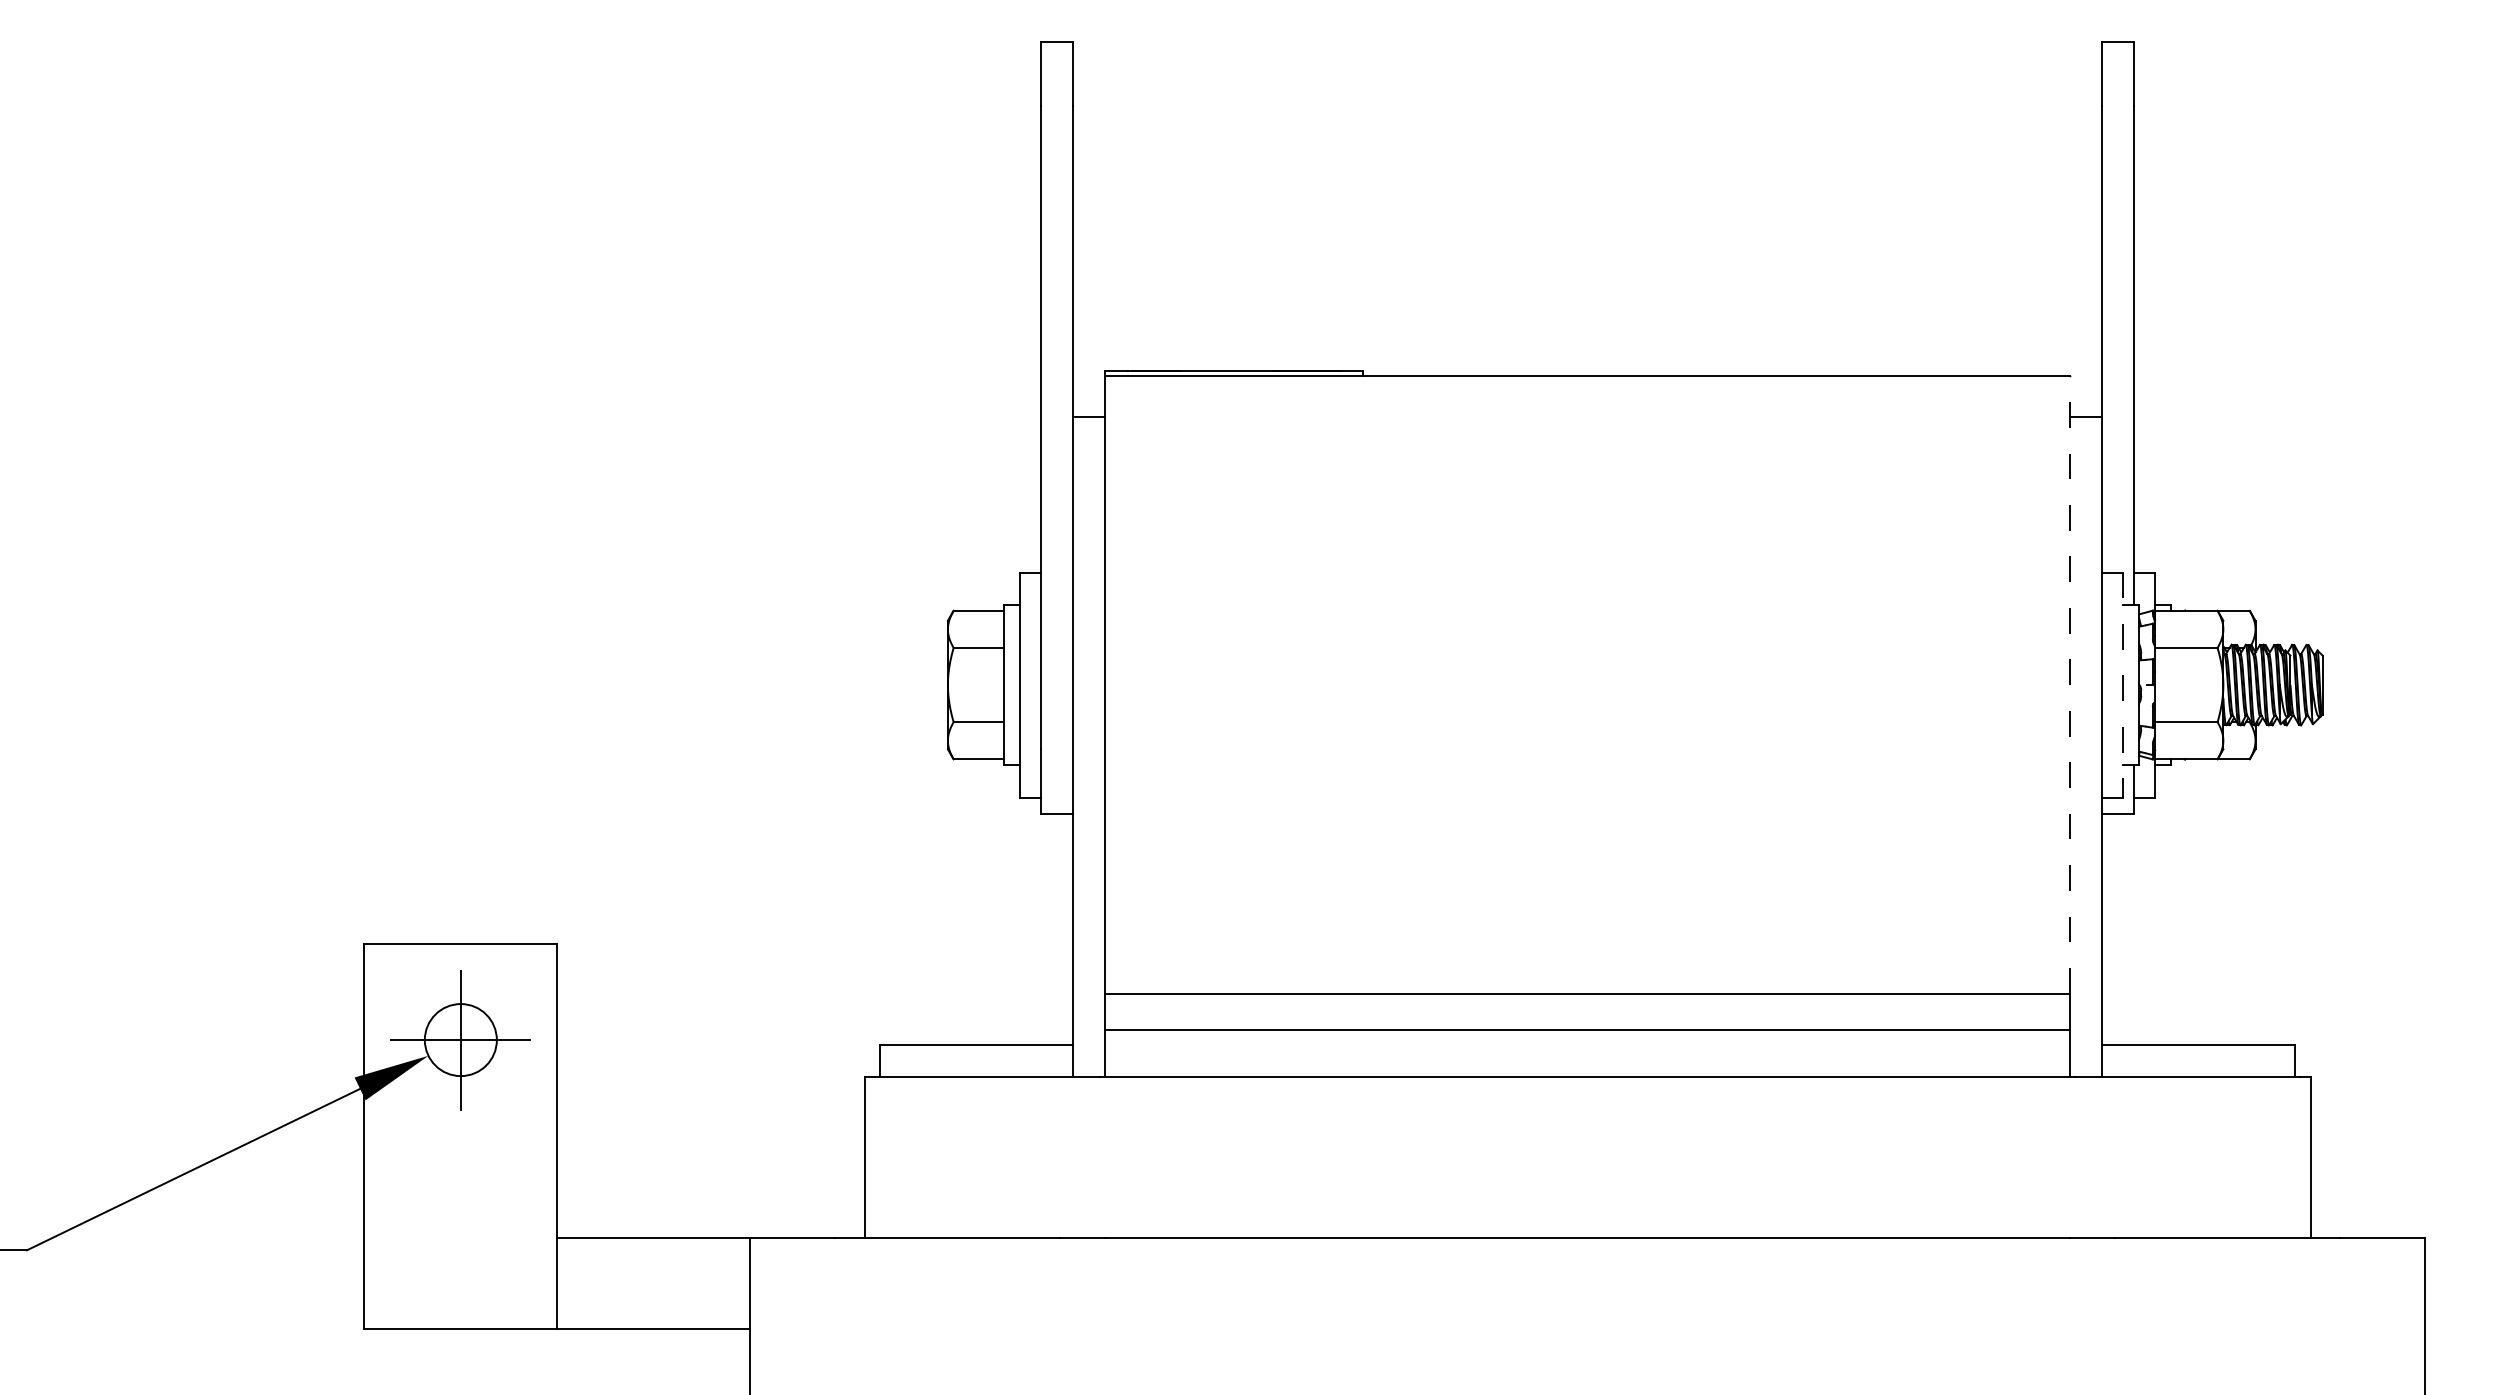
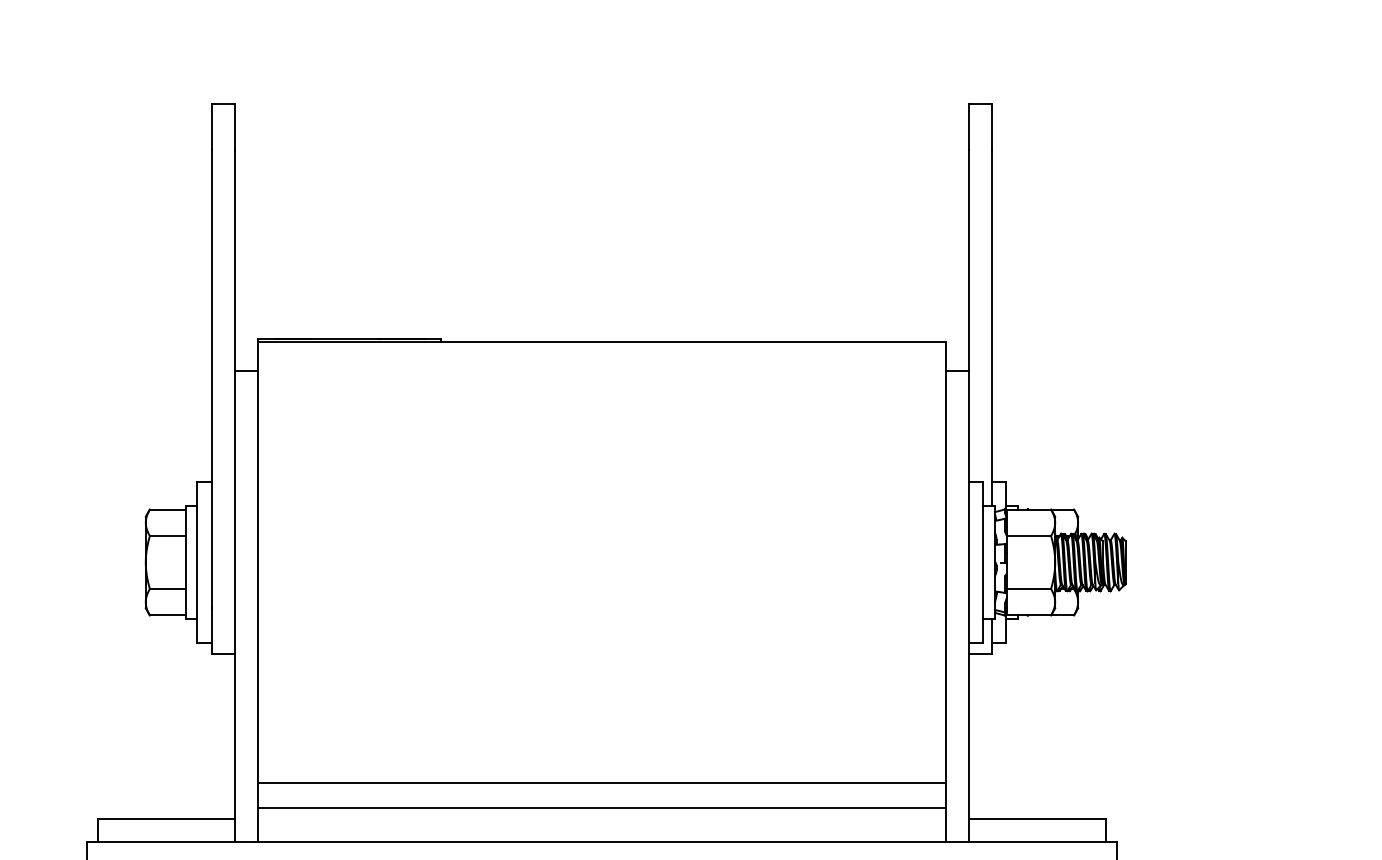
line: (2069, 685) -> (945, 562), dashed -> solid
line: (2122, 685) -> (983, 562), dashed -> solid

